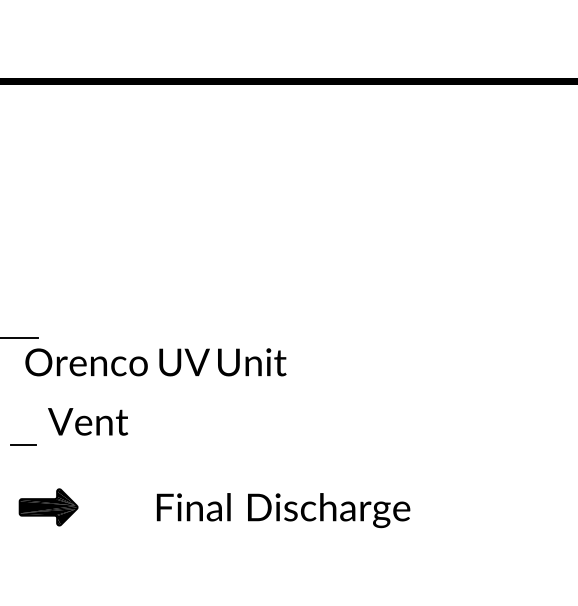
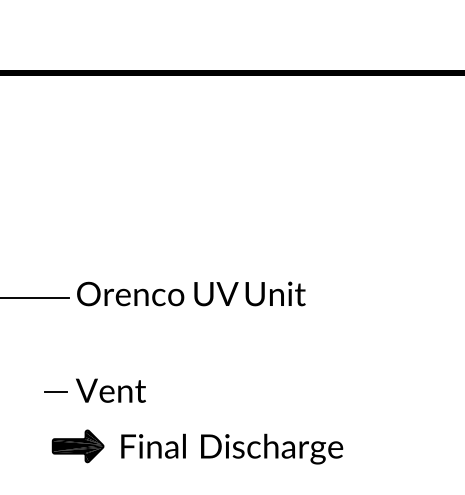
text: (155, 362) -> (190, 294), moved
text: (88, 421) -> (111, 390), moved
text: (283, 510) -> (232, 449), moved

